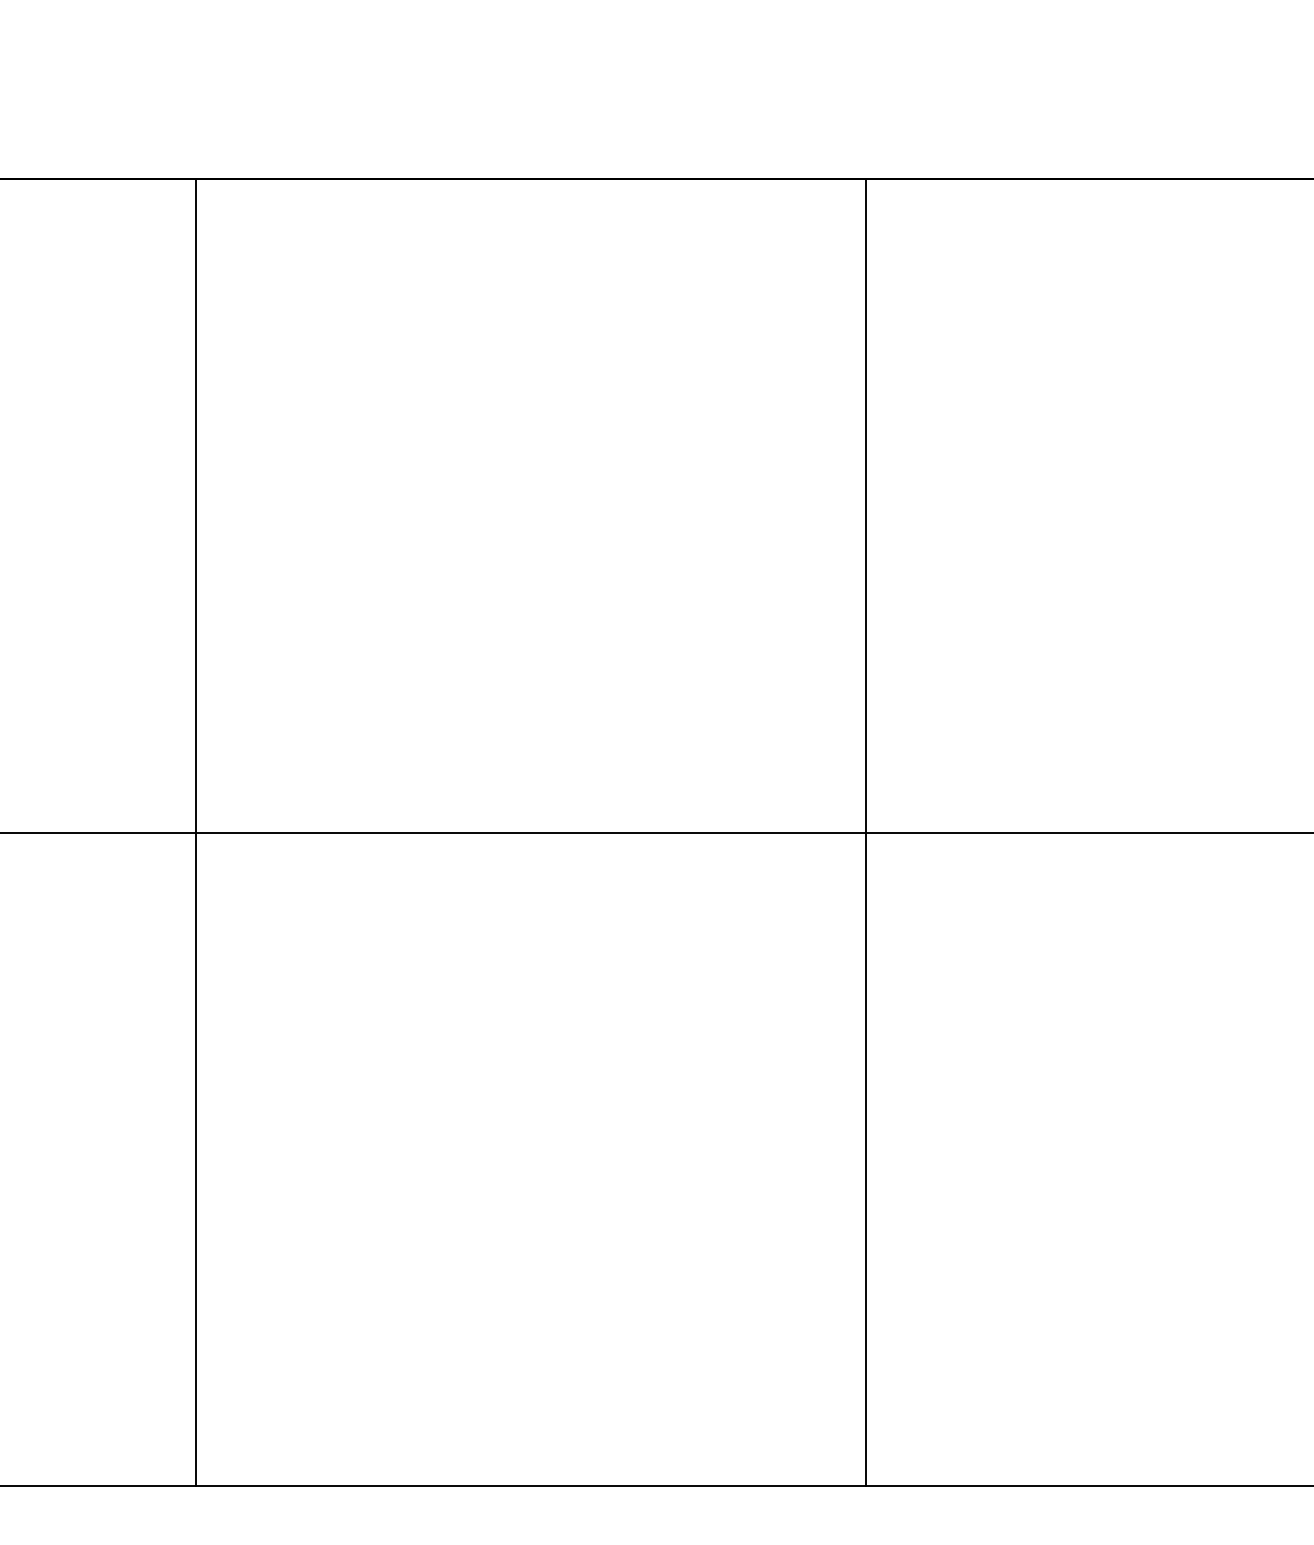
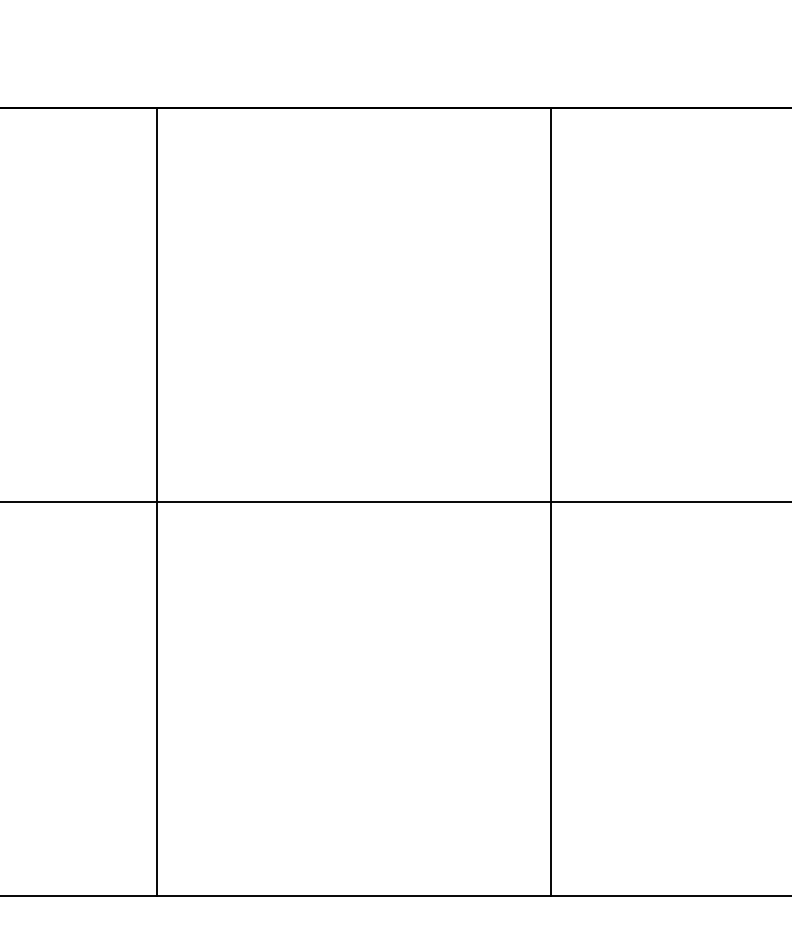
line: (196, 832) -> (157, 501), moved
line: (866, 832) -> (551, 501), moved

